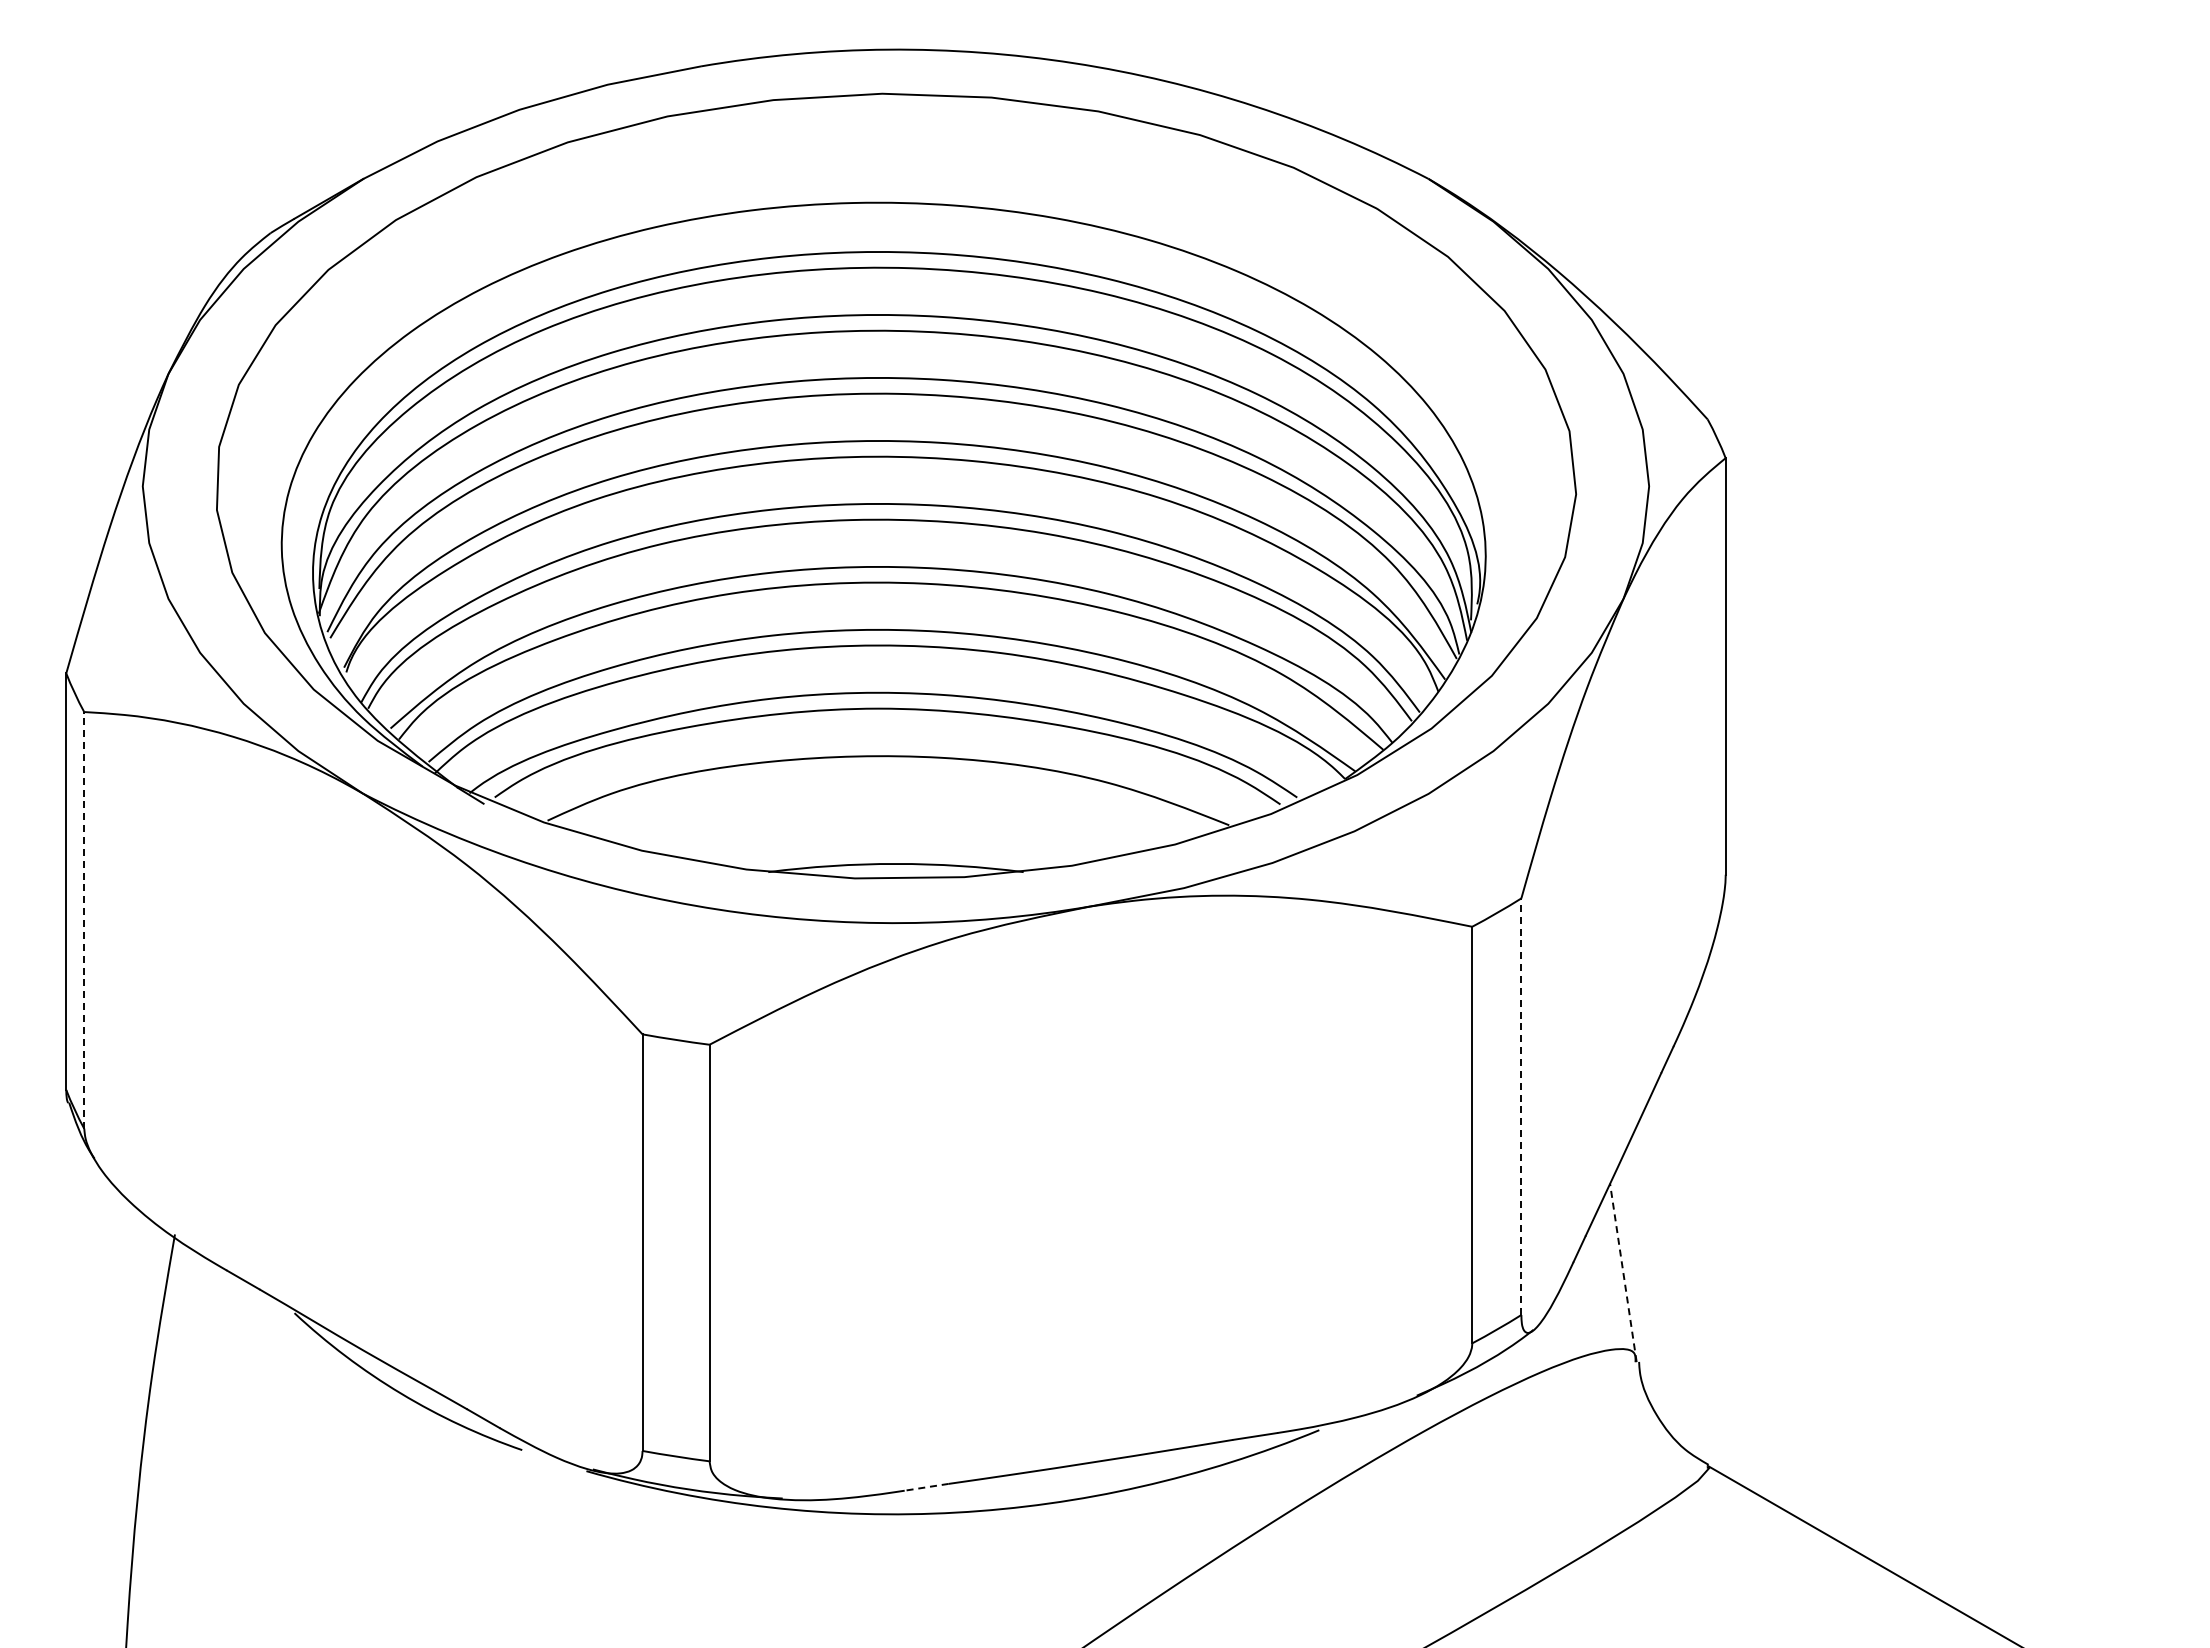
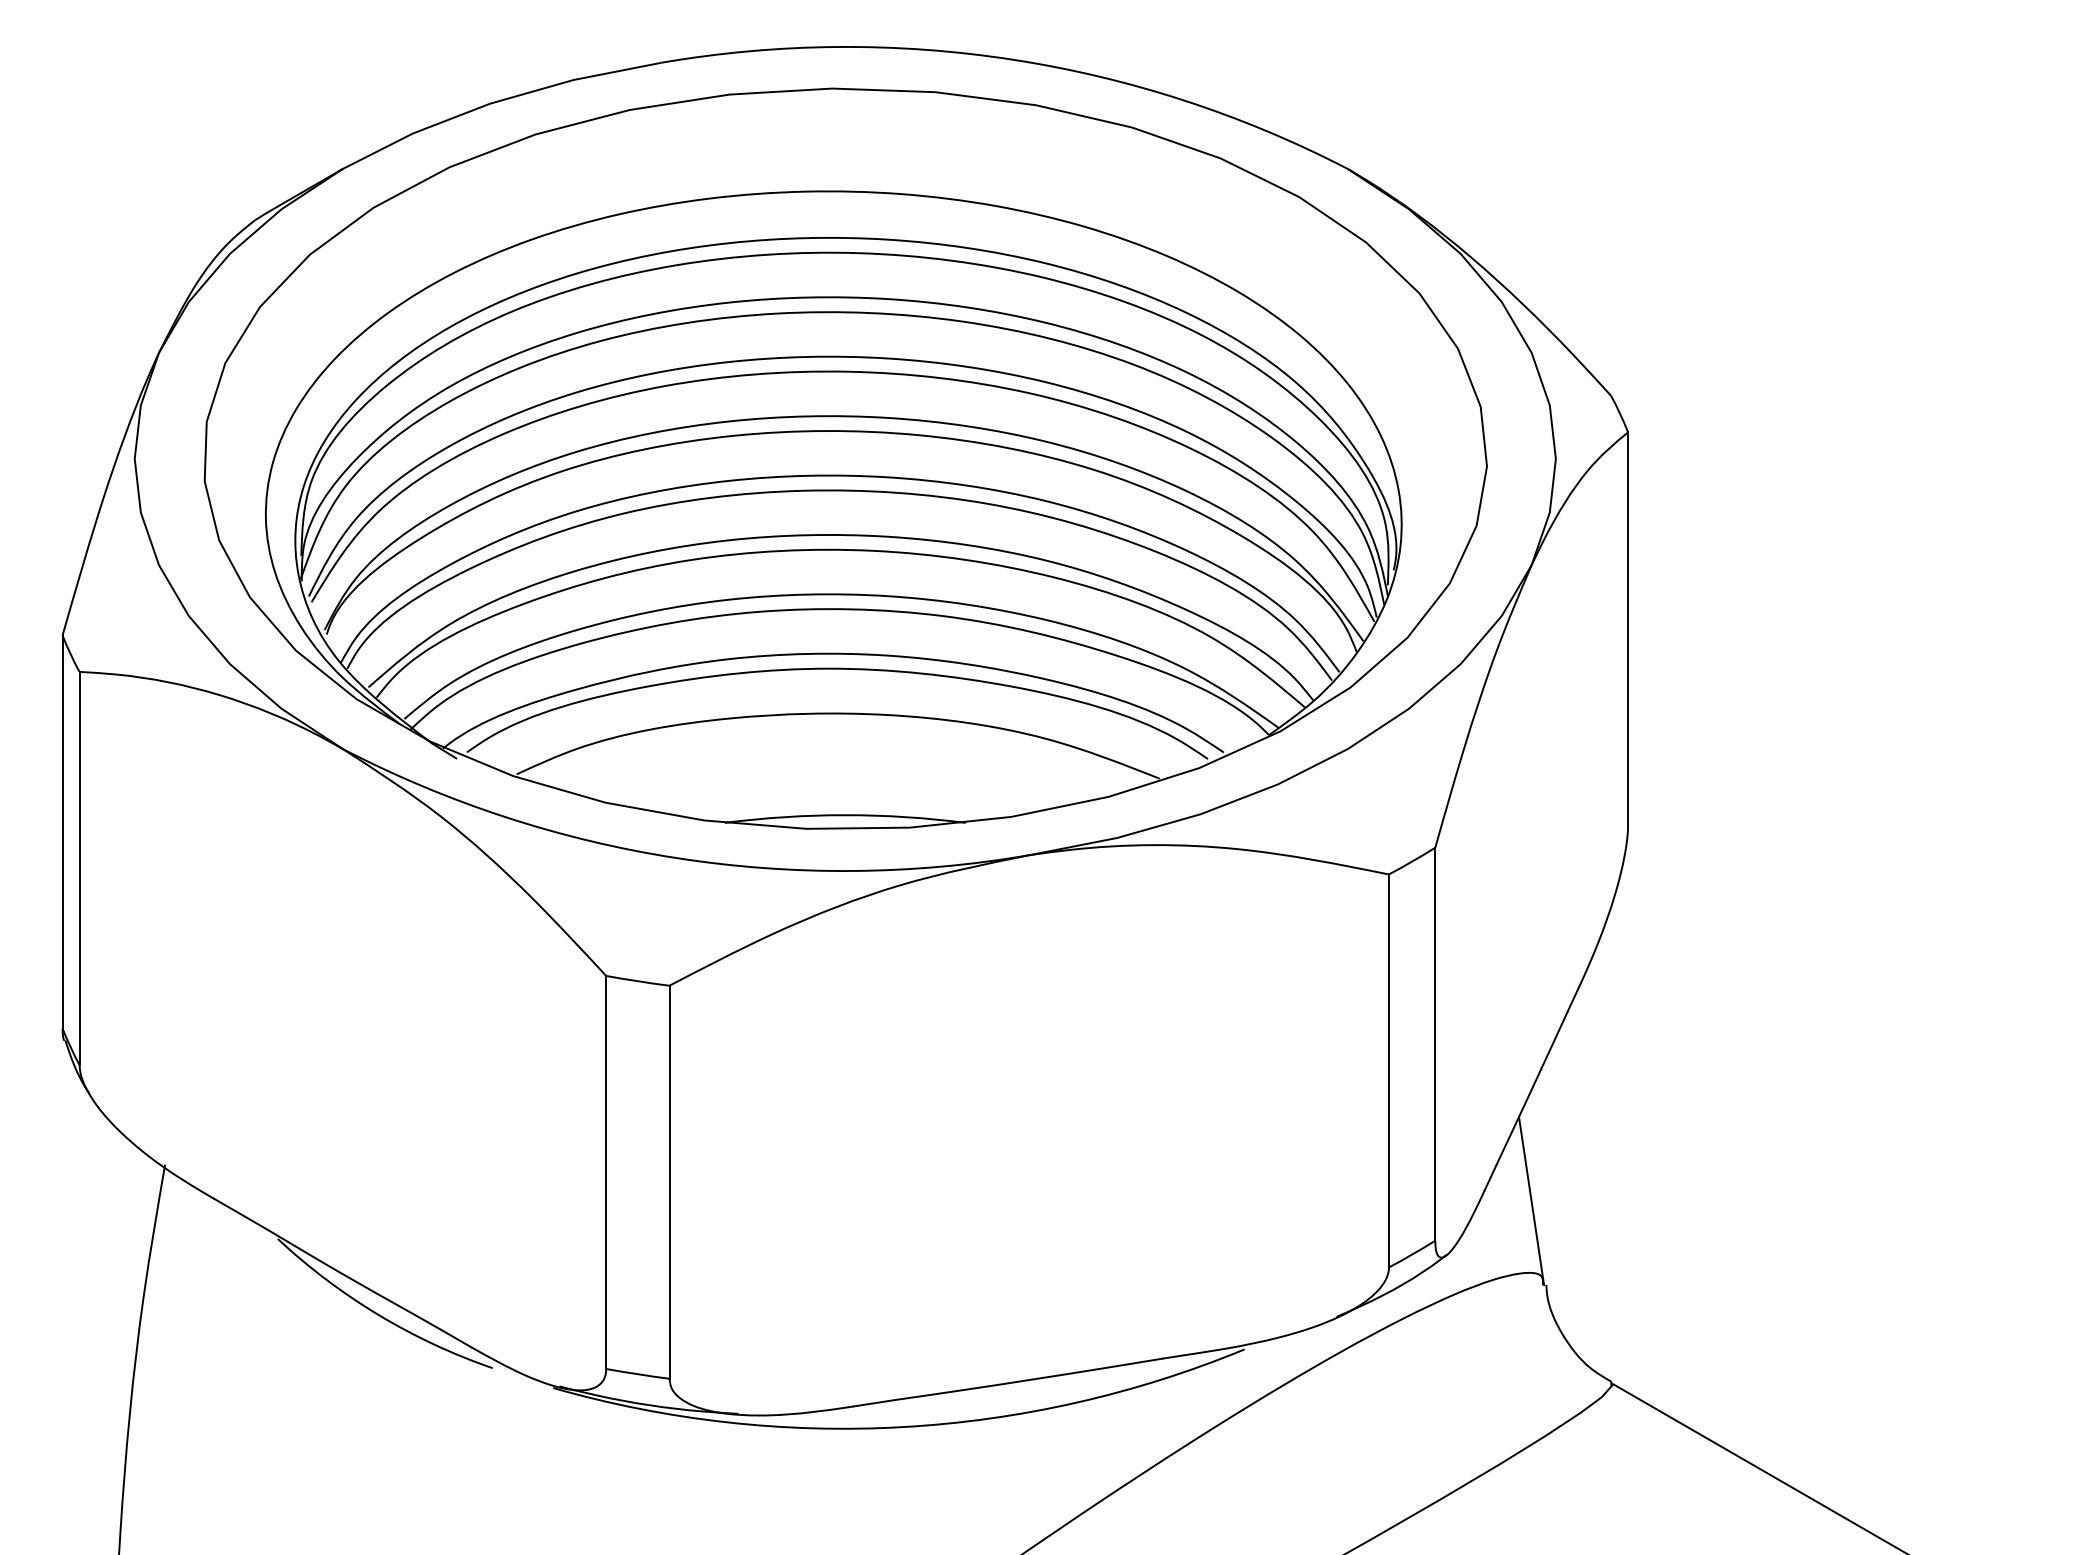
line: (84, 919) -> (79, 867), dashed -> solid
line: (1521, 1106) -> (1435, 1044), dashed -> solid
line: (1623, 1272) -> (1531, 1200), dashed -> solid
line: (926, 1487) -> (874, 1403), dashed -> solid

